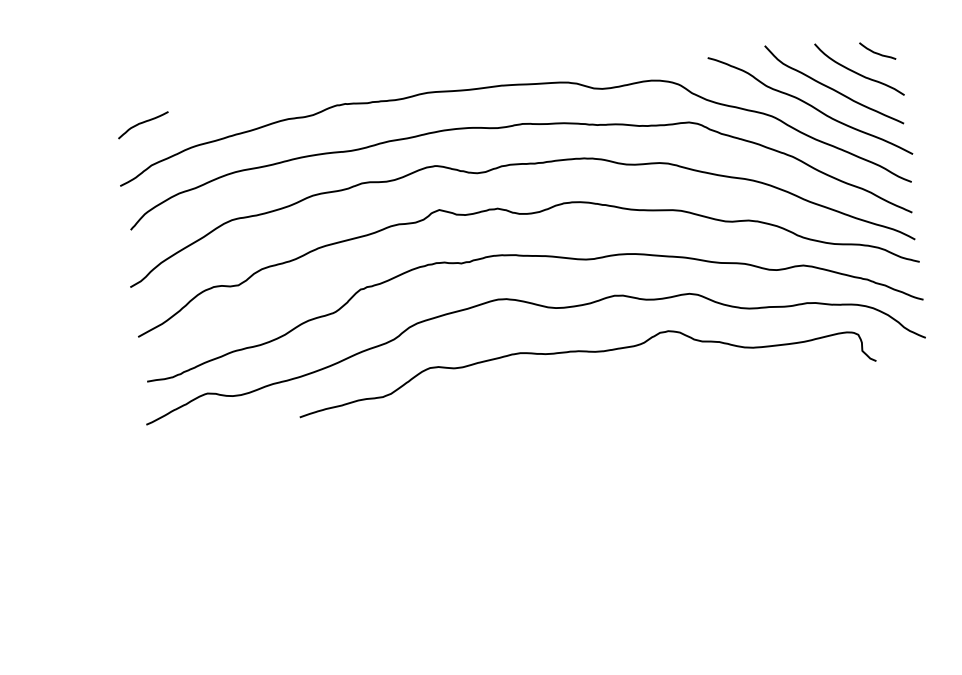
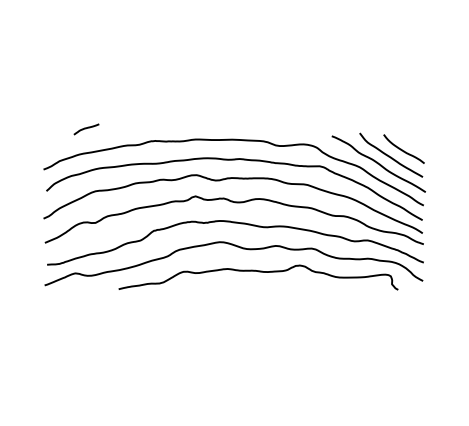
curve: (874, 50) -> (412, 140), removed
curve: (143, 125) -> (86, 129), moved

